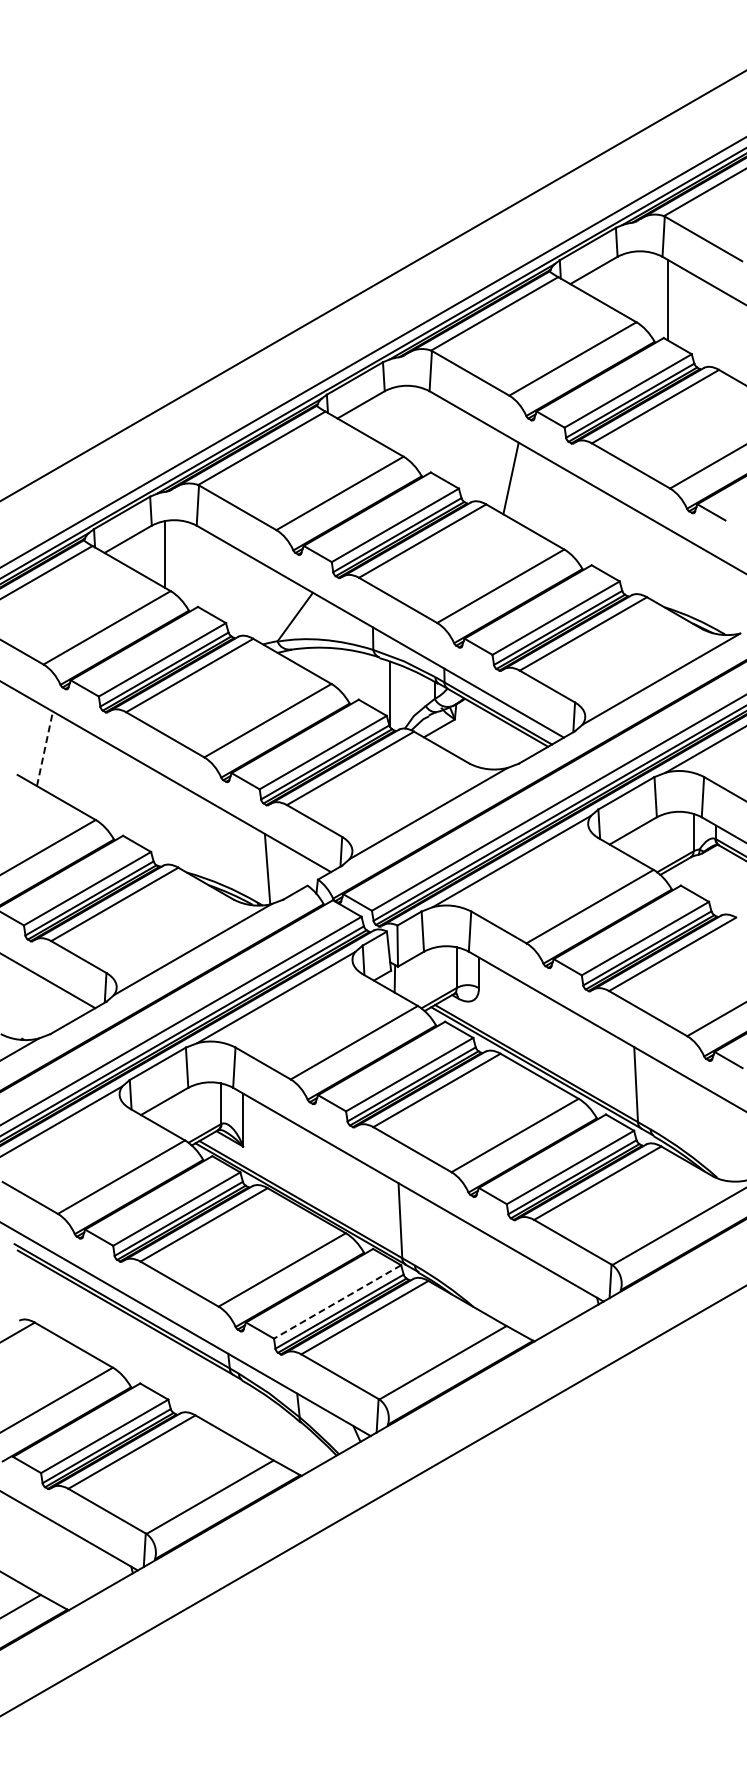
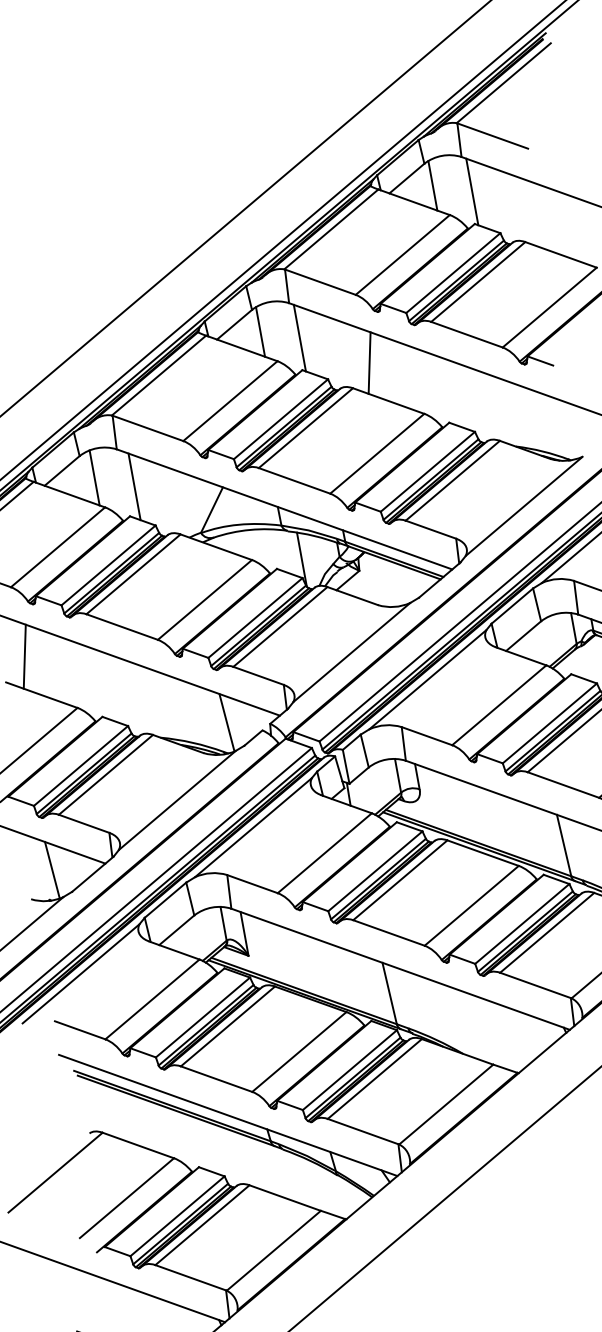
line: (622, 284) -> (432, 185), added
line: (389, 418) -> (260, 331), added
line: (434, 434) -> (299, 338), added
line: (209, 573) -> (134, 486), added
line: (45, 748) -> (25, 656), dashed -> solid
line: (31, 1004) -> (52, 870), added
line: (337, 1302) -> (349, 1070), dashed -> solid

